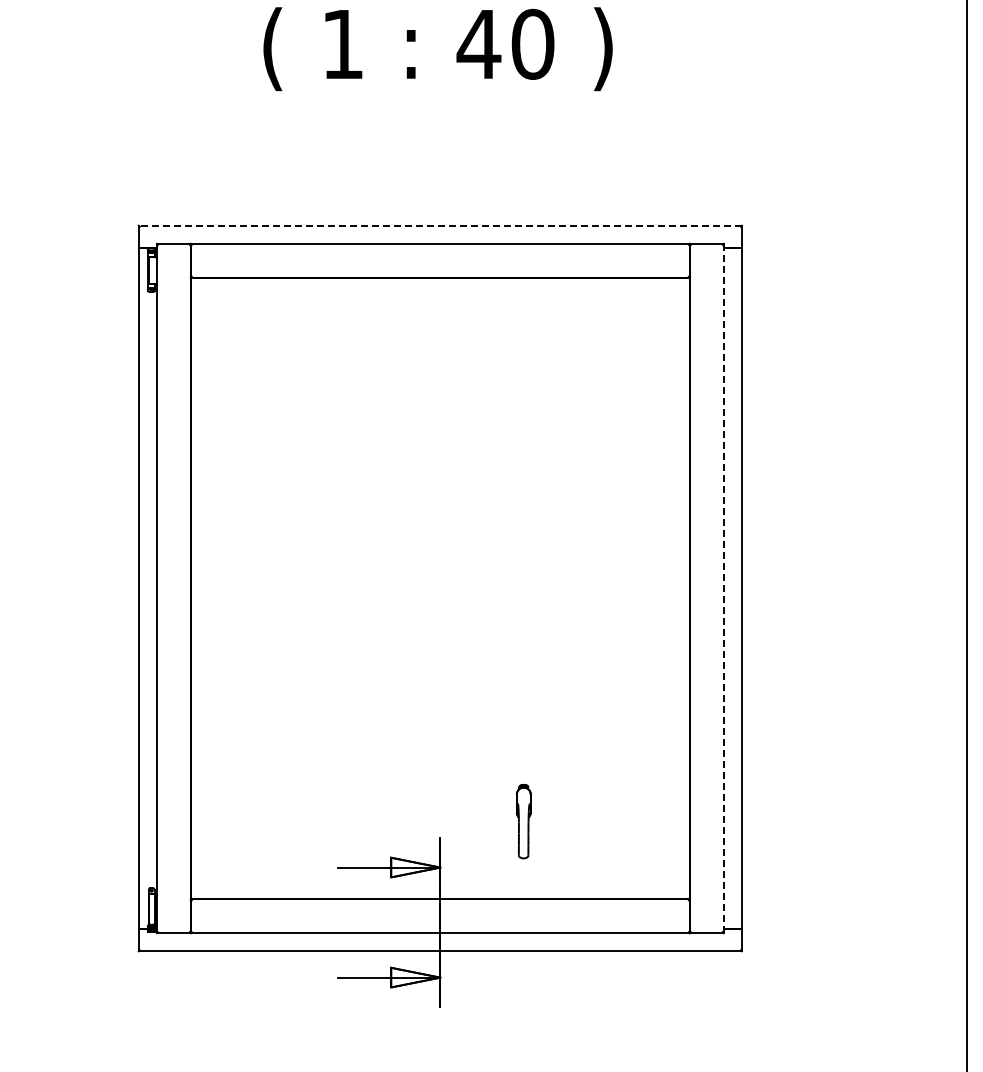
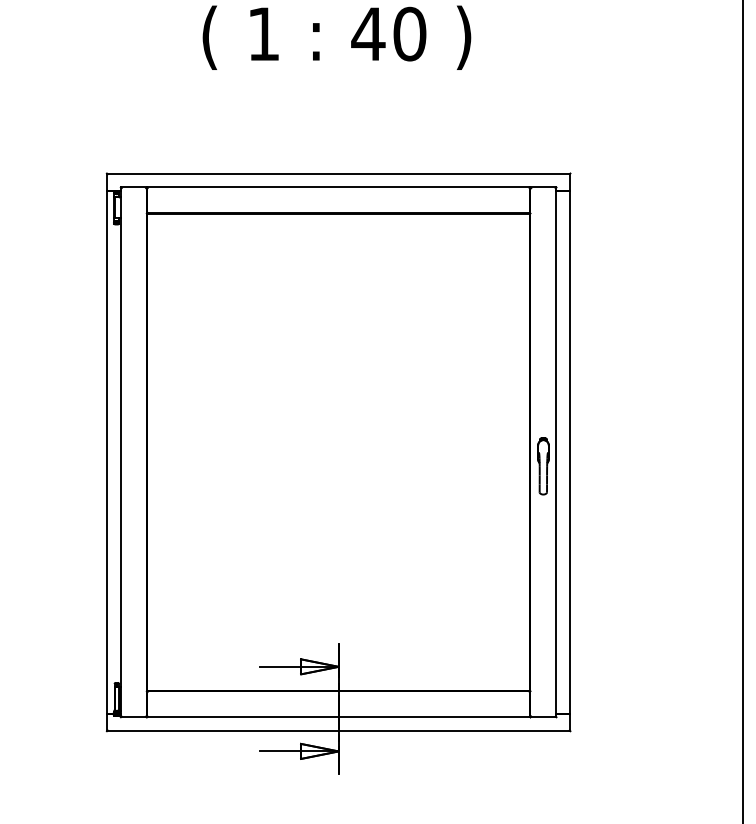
line: (439, 225) -> (338, 173), dashed -> solid
line: (723, 588) -> (556, 452), dashed -> solid
part: (523, 821) -> (543, 466), moved

